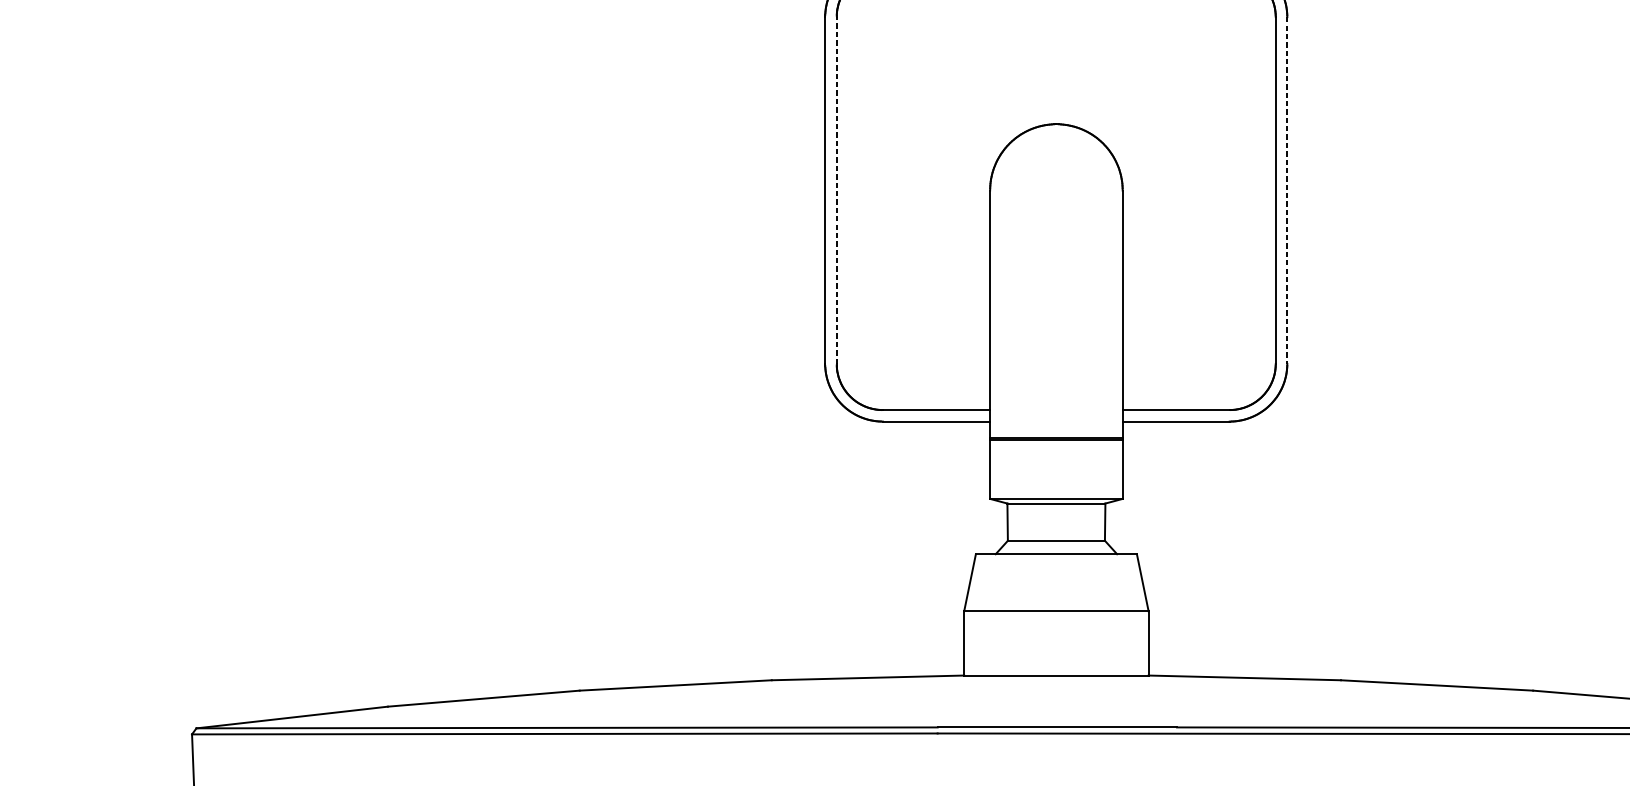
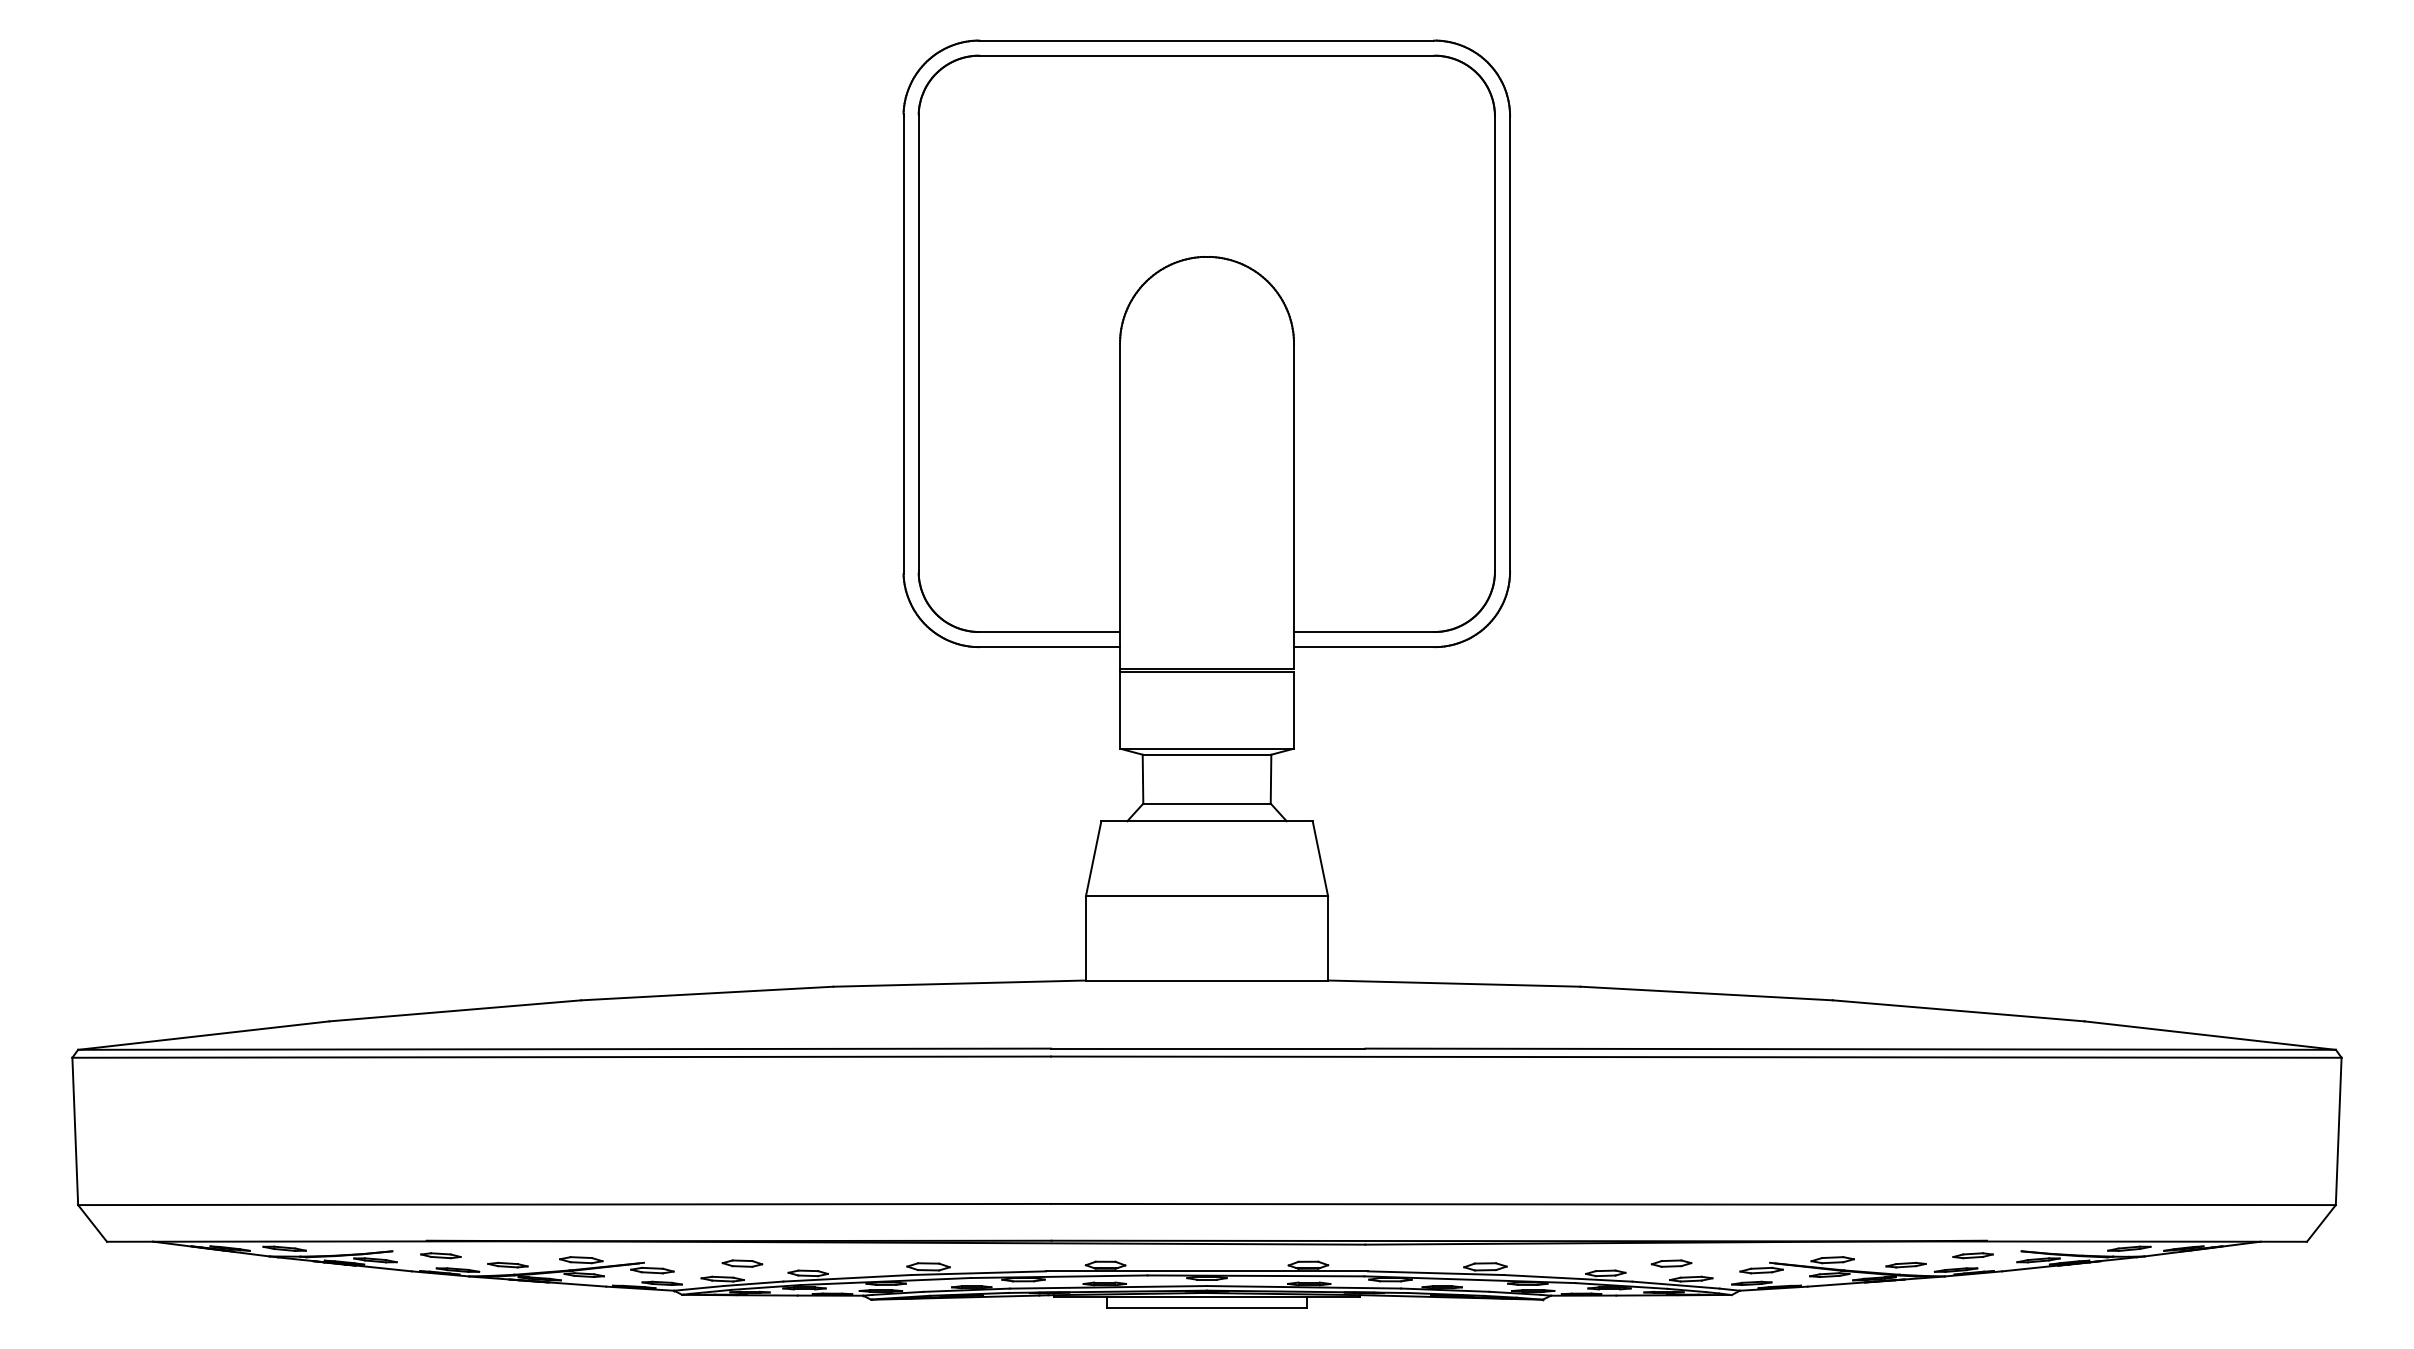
line: (836, 190) -> (918, 343), dashed -> solid
line: (1287, 190) -> (1510, 343), dashed -> solid

